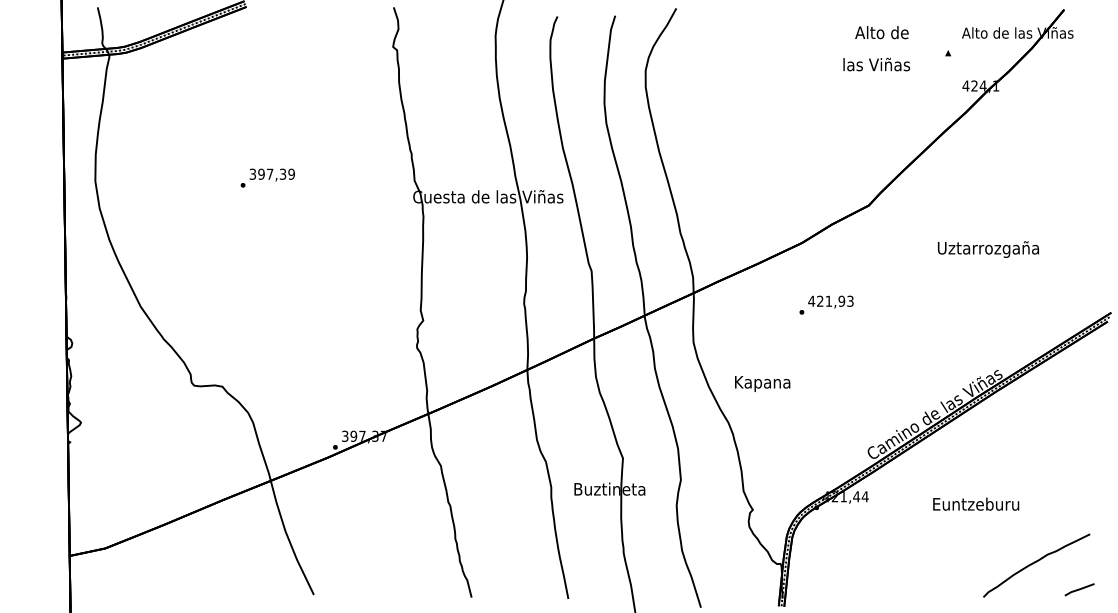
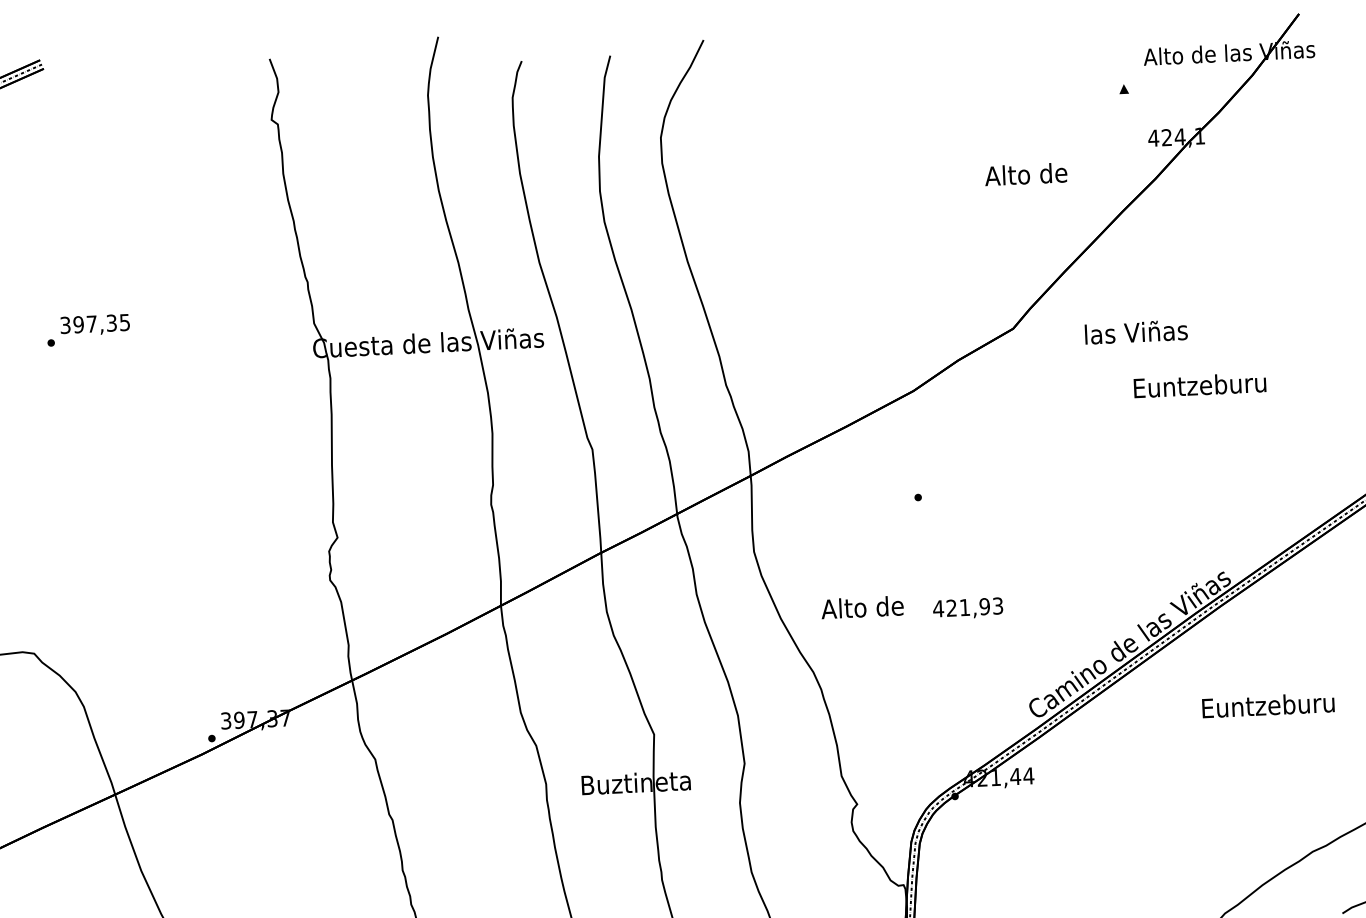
text: (881, 32) -> (1025, 174), moved
text: (876, 64) -> (1135, 332), moved
text: (291, 173) -> (124, 321), 397,39 -> 397,35
text: (987, 249) -> (1198, 387), Uztarrozgaña -> Euntzeburu
text: (830, 301) -> (967, 607), moved
text: (762, 383) -> (862, 609), Kapana -> Alto de
text: (976, 503) -> (1268, 704), moved

